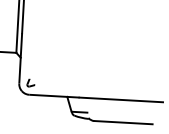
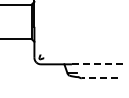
line: (121, 100) -> (97, 64), solid -> dashed
line: (122, 123) -> (99, 78), solid -> dashed

